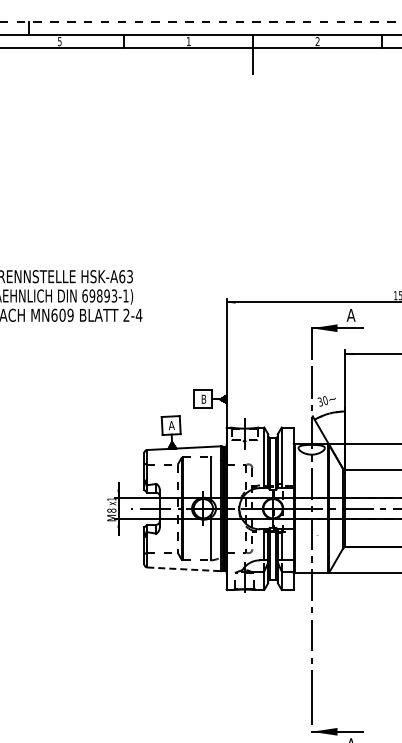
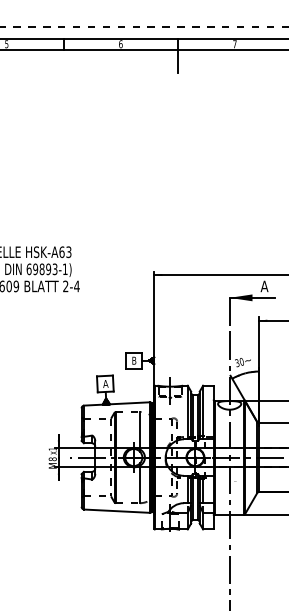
text: (188, 41) -> (120, 44), 1 -> 6
text: (317, 41) -> (234, 44), 2 -> 7
line: (184, 569) -> (117, 511), dashed -> solid

